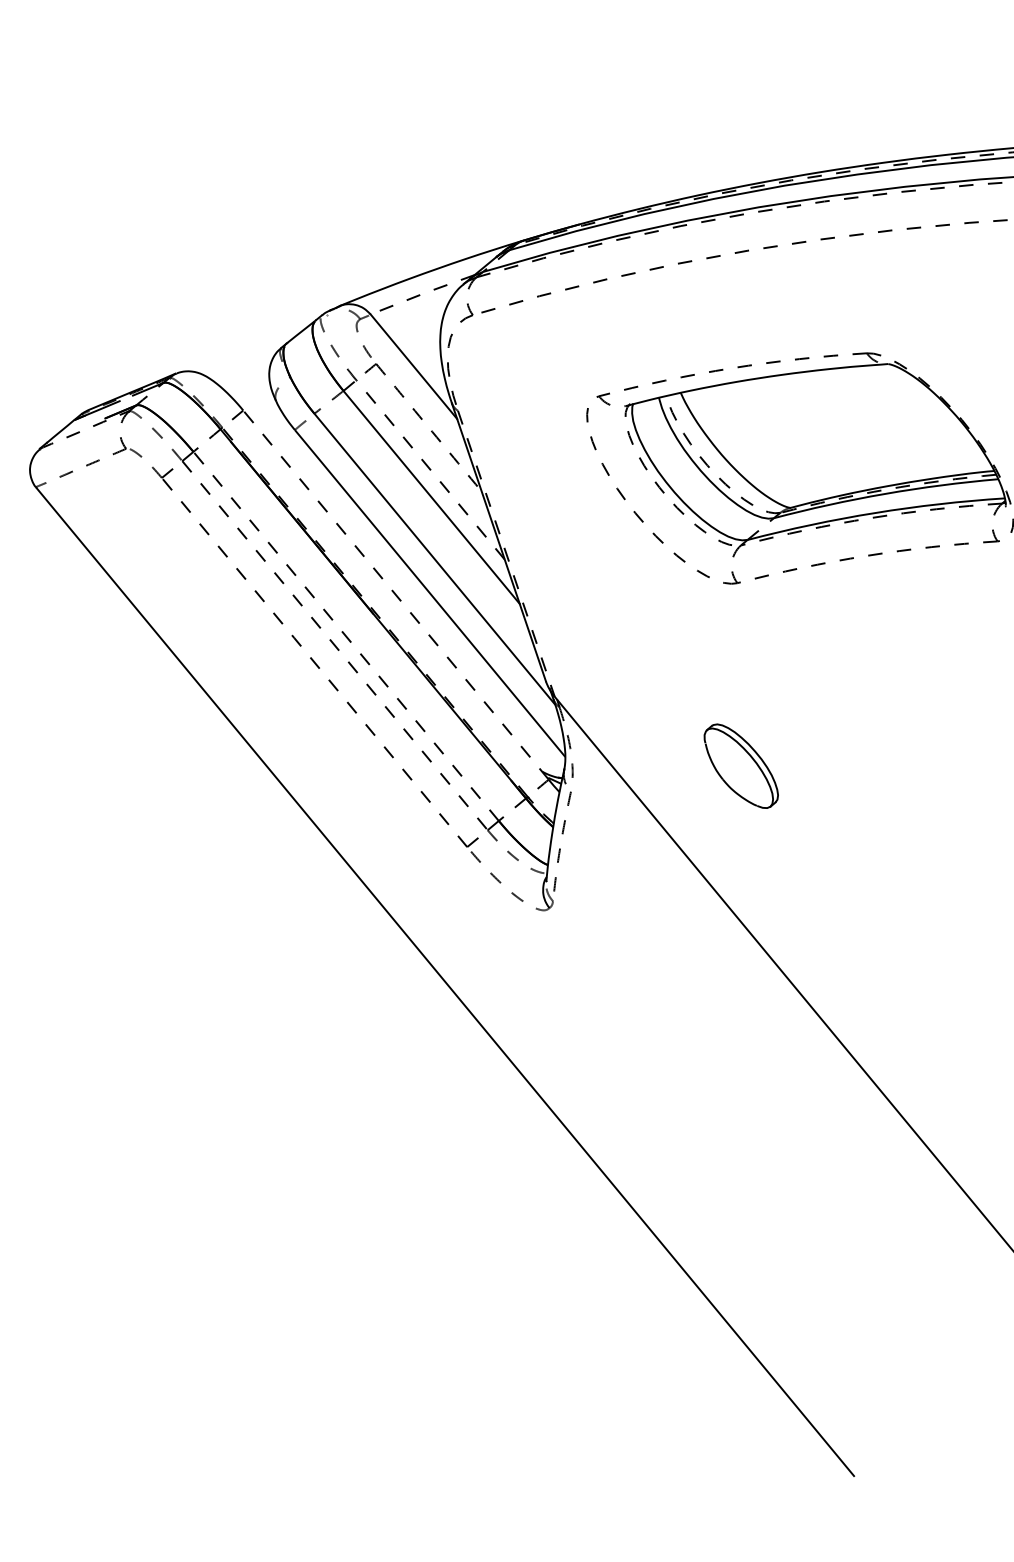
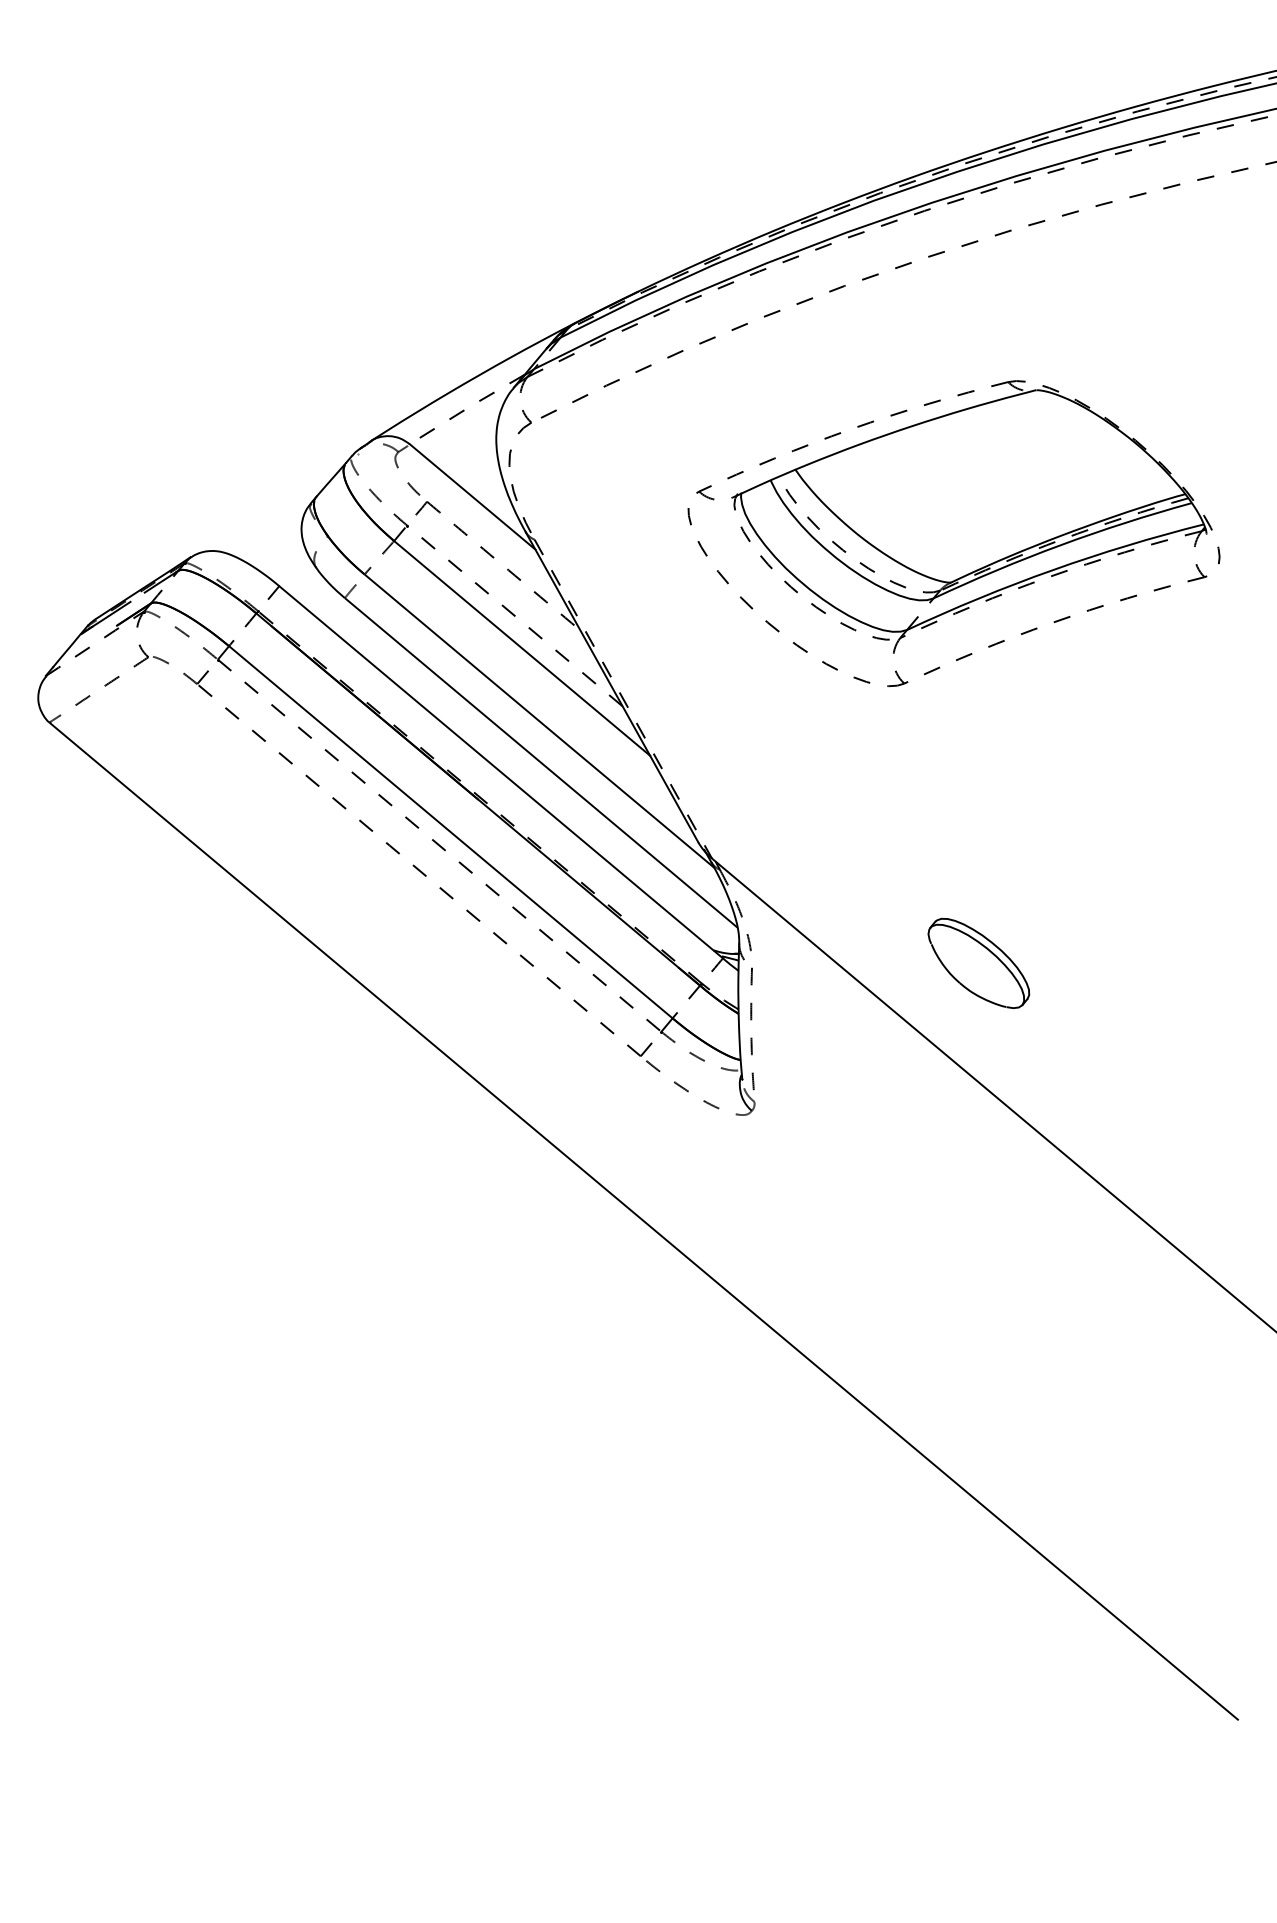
line: (396, 595) -> (501, 772), dashed -> solid
line: (345, 635) -> (450, 831), dashed -> solid
part: (740, 766) -> (978, 963), moved

